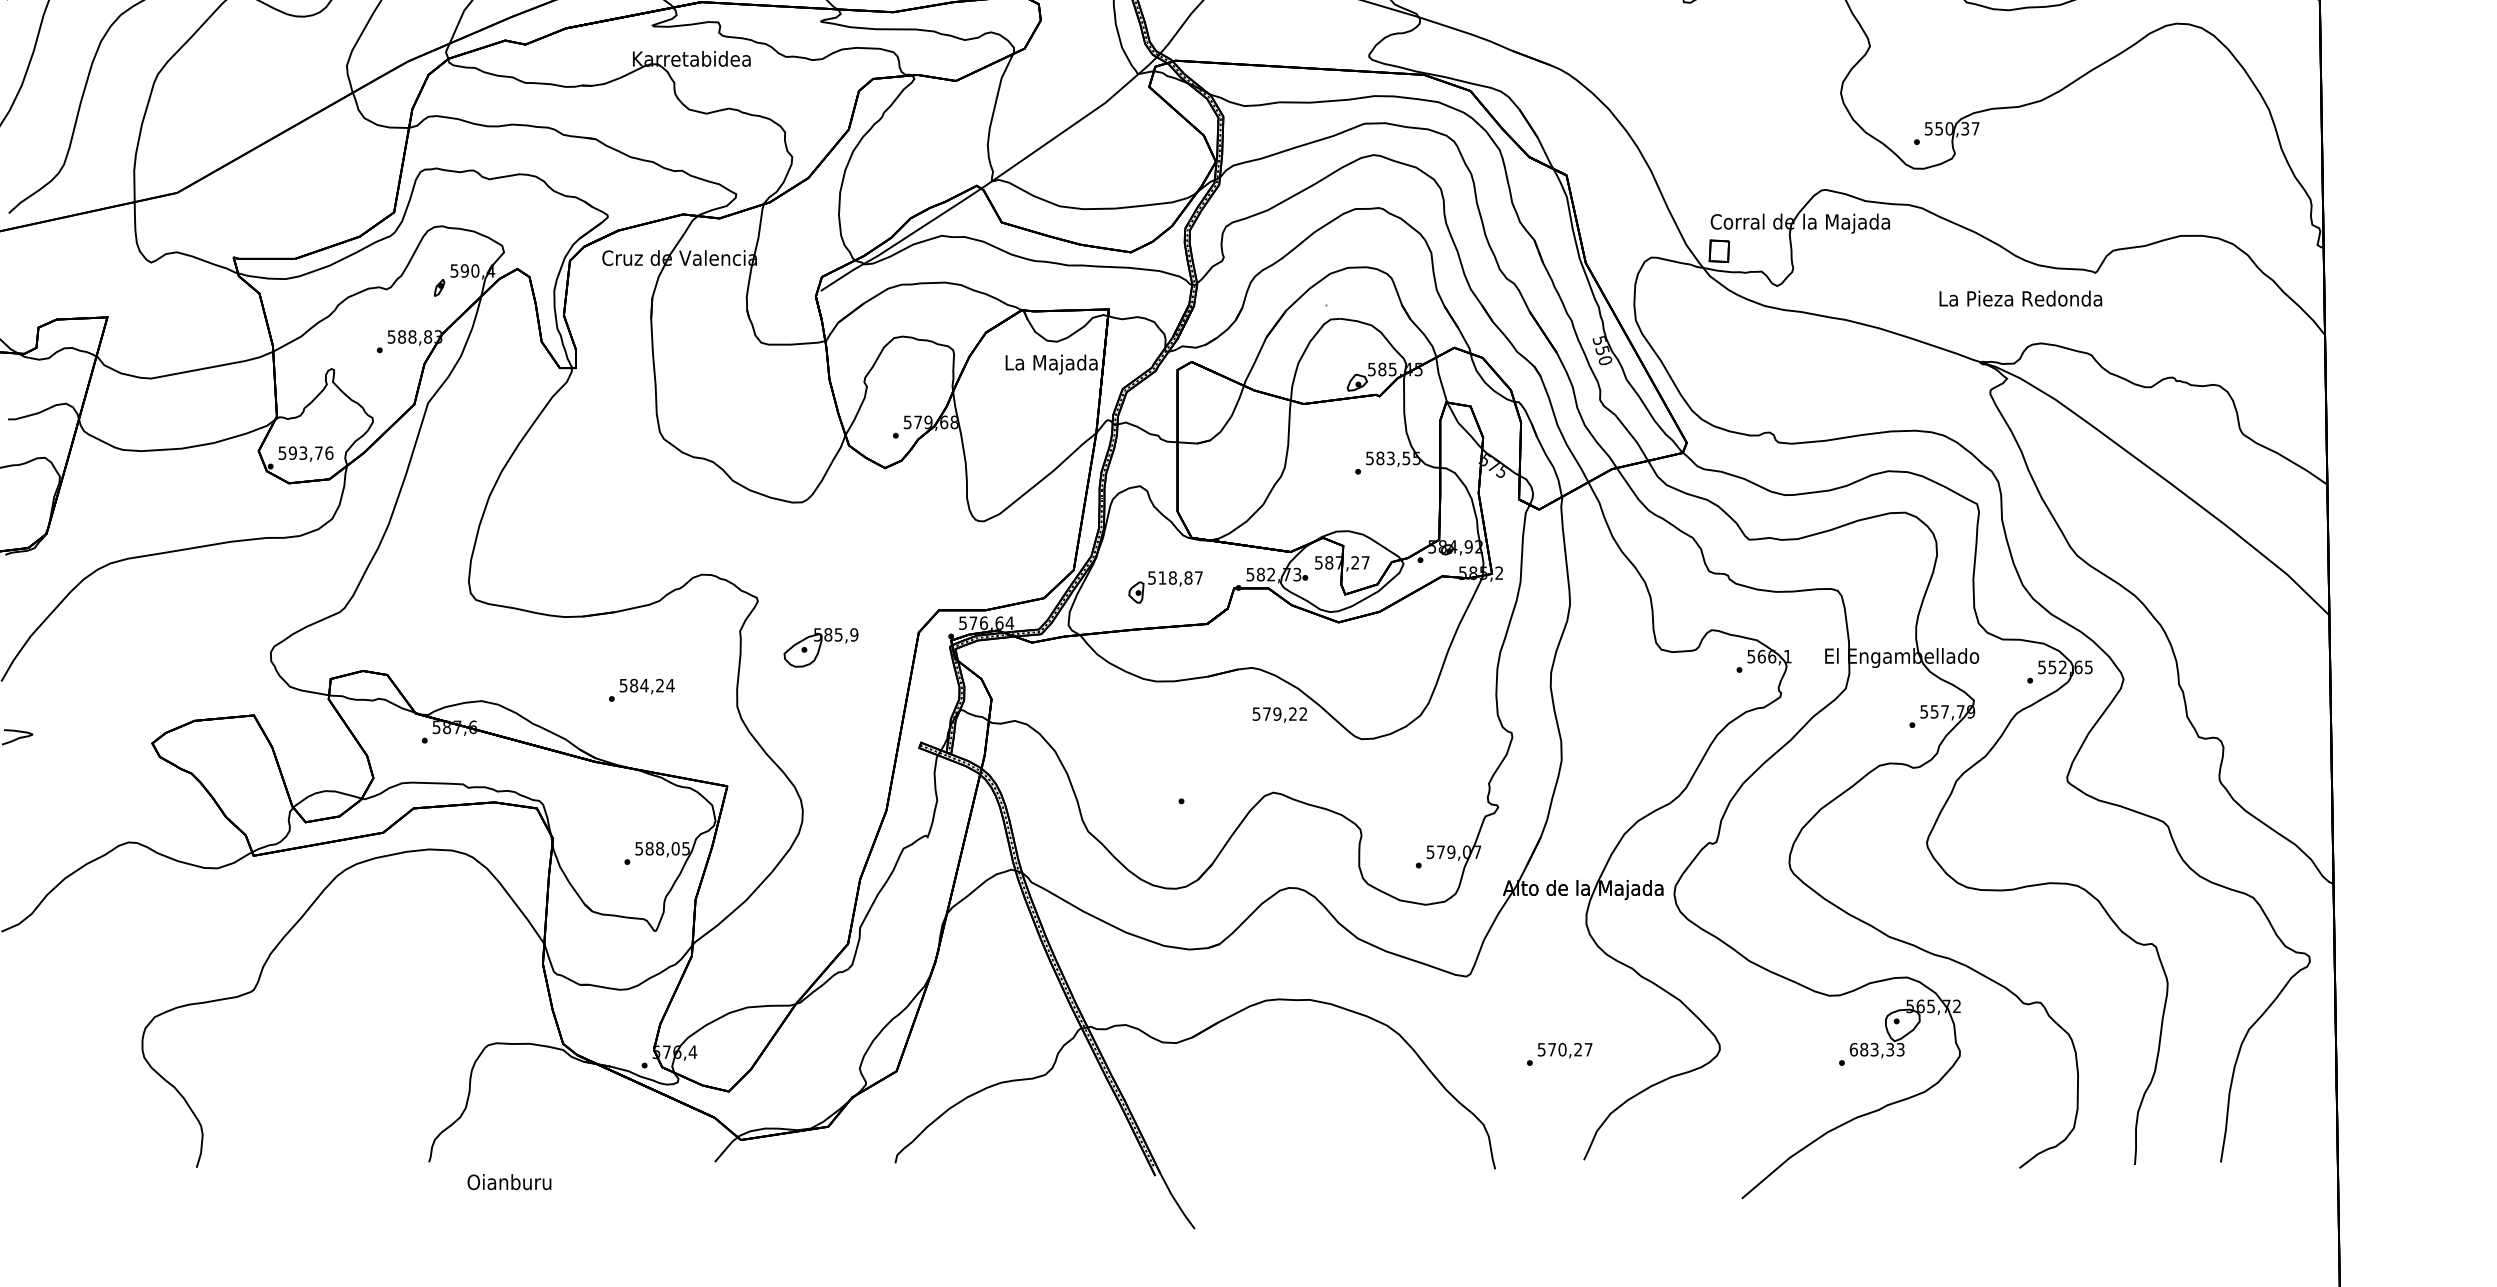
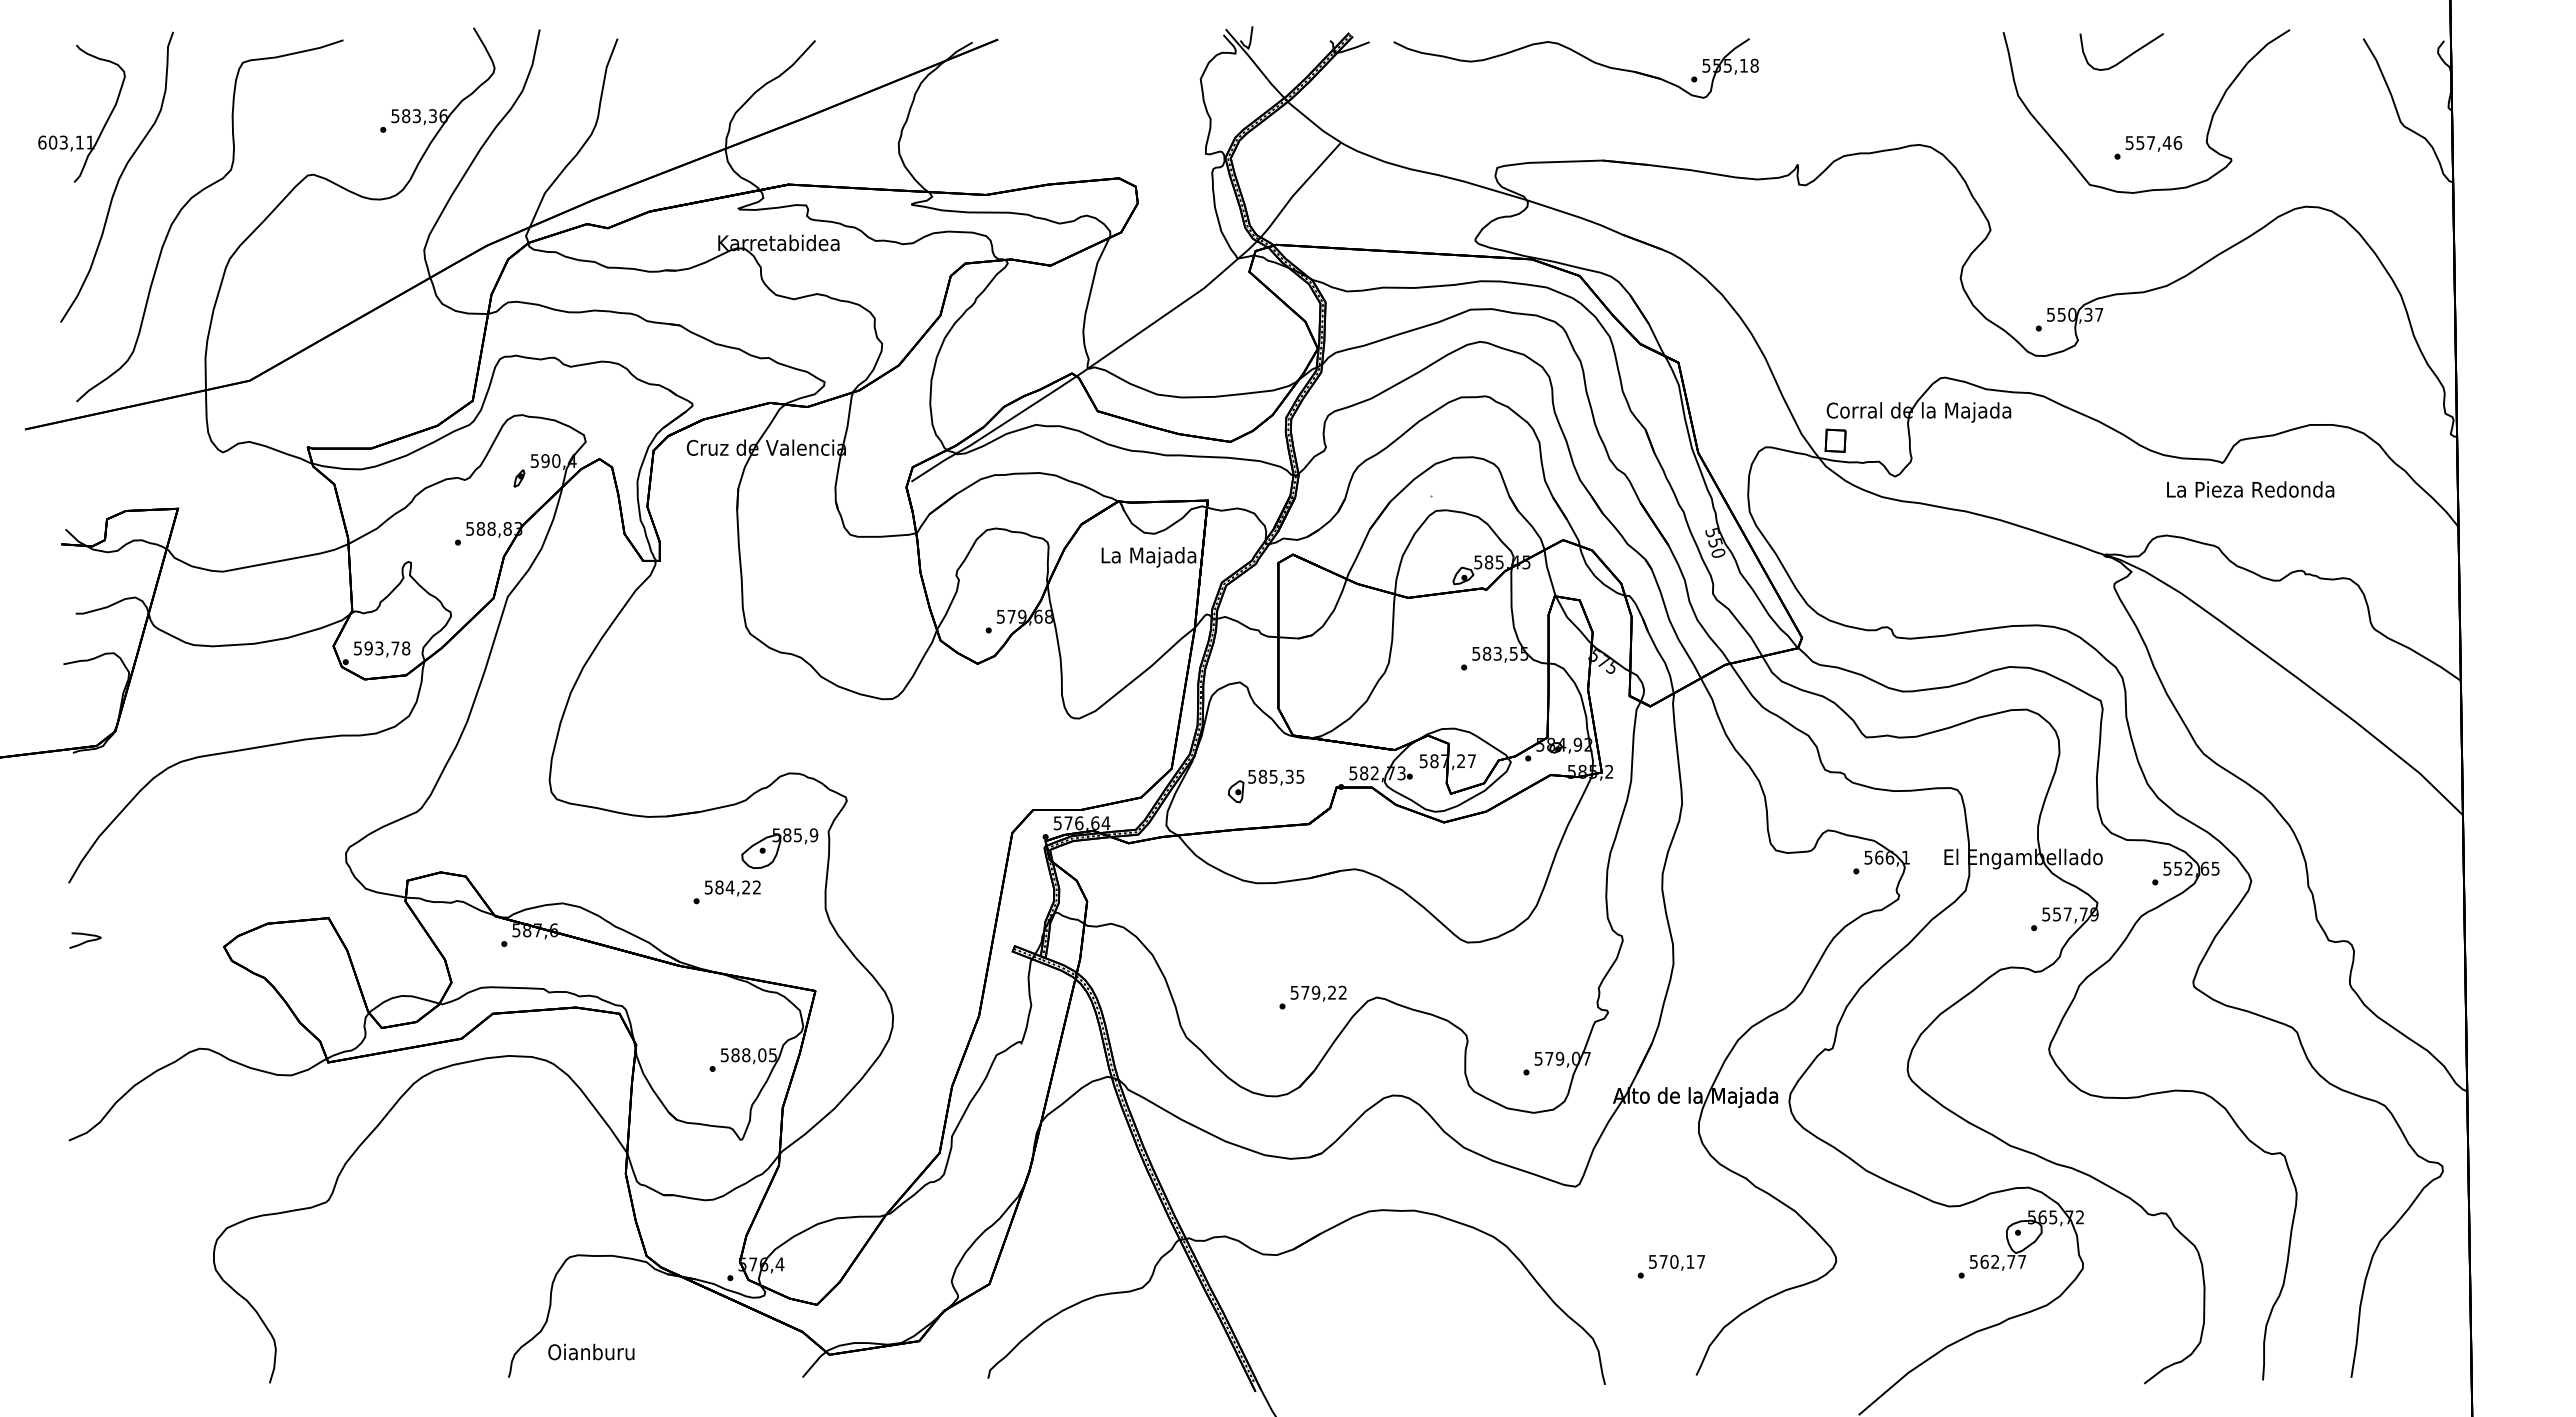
text: (2020, 298) -> (2250, 489), moved
text: (329, 453) -> (406, 648), 593,76 -> 593,78
text: (1180, 577) -> (1281, 776), 518,87 -> 585,35
part: (820, 647) -> (779, 848), moved
text: (670, 685) -> (756, 887), 584,24 -> 584,22
text: (1279, 714) -> (1318, 993), moved
text: (1578, 1049) -> (1690, 1261), 570,27 -> 570,17
text: (1876, 1049) -> (1997, 1261), 683,33 -> 562,77
text: (509, 1181) -> (591, 1351), moved

